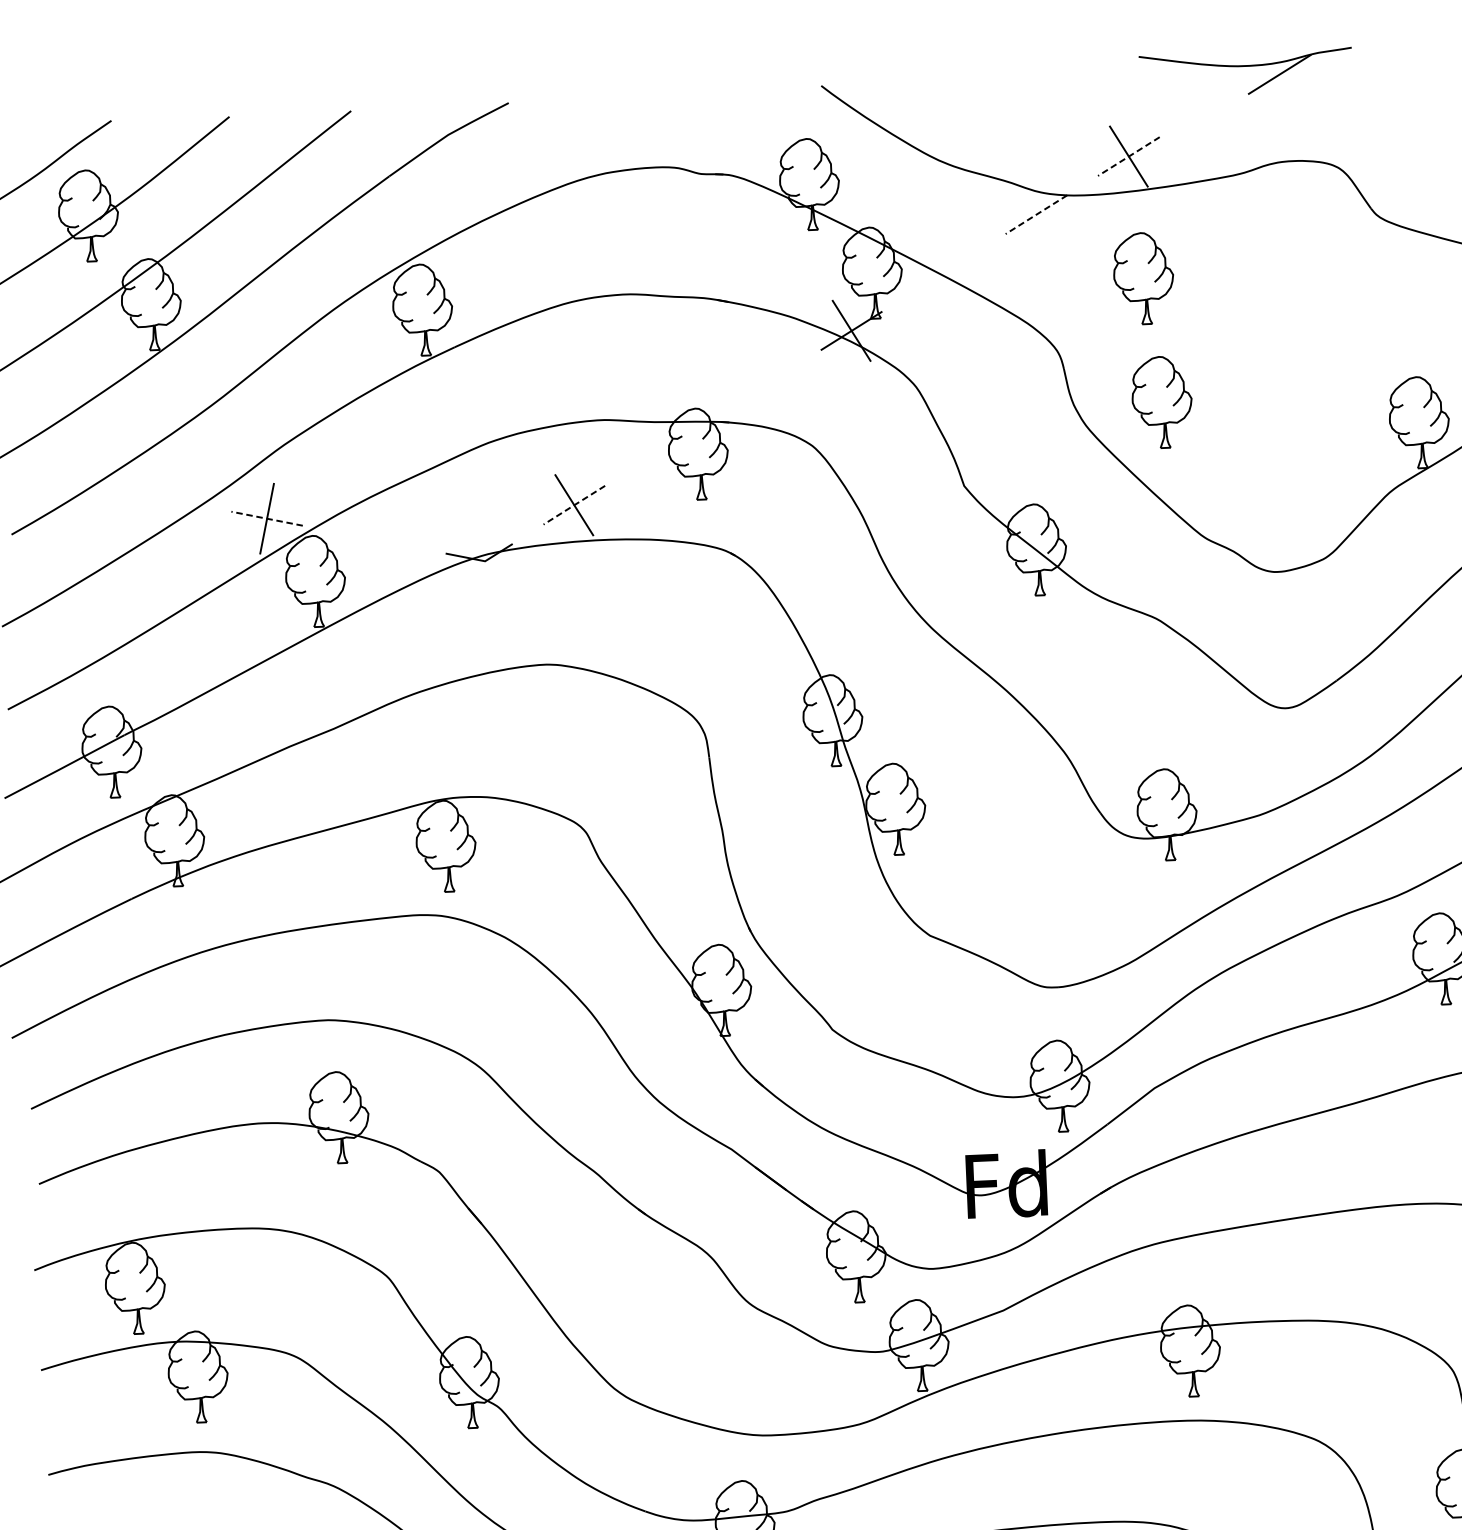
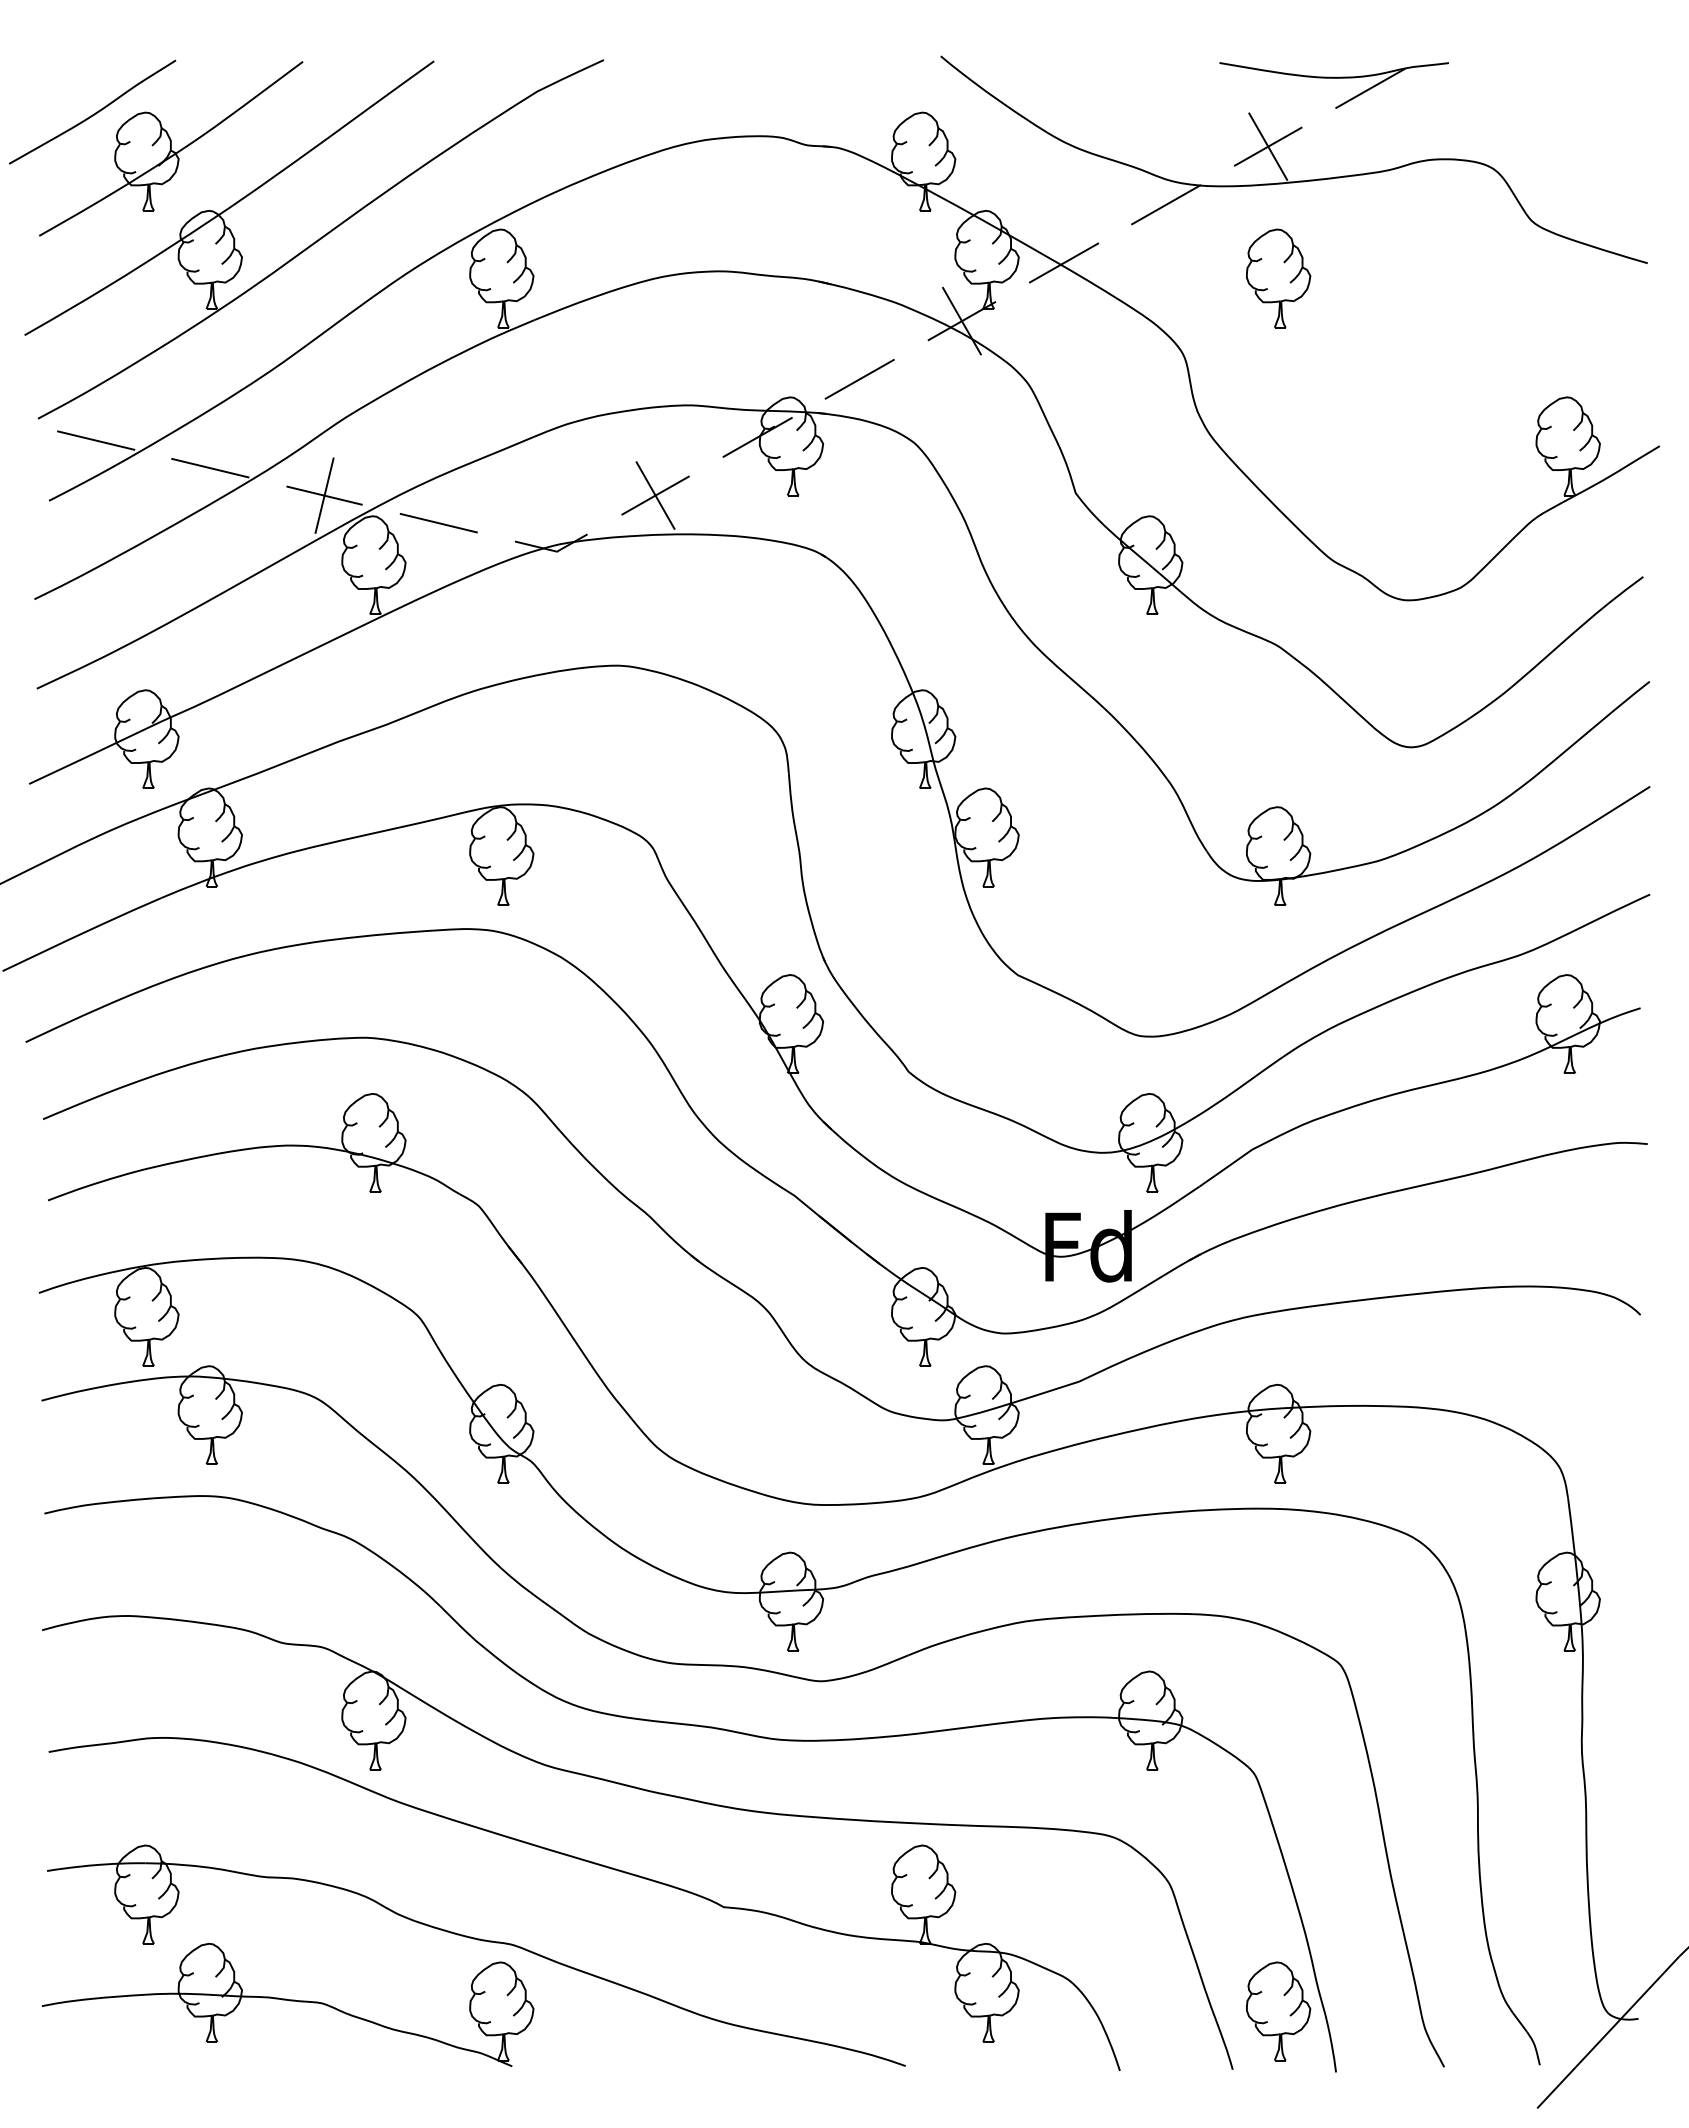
part: (1245, 66) -> (1333, 78), moved
line: (1129, 156) -> (1268, 146), dashed -> solid
line: (1035, 215) -> (1165, 205), dashed -> solid
line: (944, 272) -> (1064, 262), added
line: (758, 388) -> (859, 378), added
part: (1162, 402) -> (1292, 412), removed
line: (666, 447) -> (757, 437), added
line: (53, 476) -> (96, 440), added
line: (160, 497) -> (210, 467), added
line: (574, 505) -> (655, 495), dashed -> solid
line: (267, 518) -> (324, 495), dashed -> solid
line: (373, 539) -> (438, 522), added

